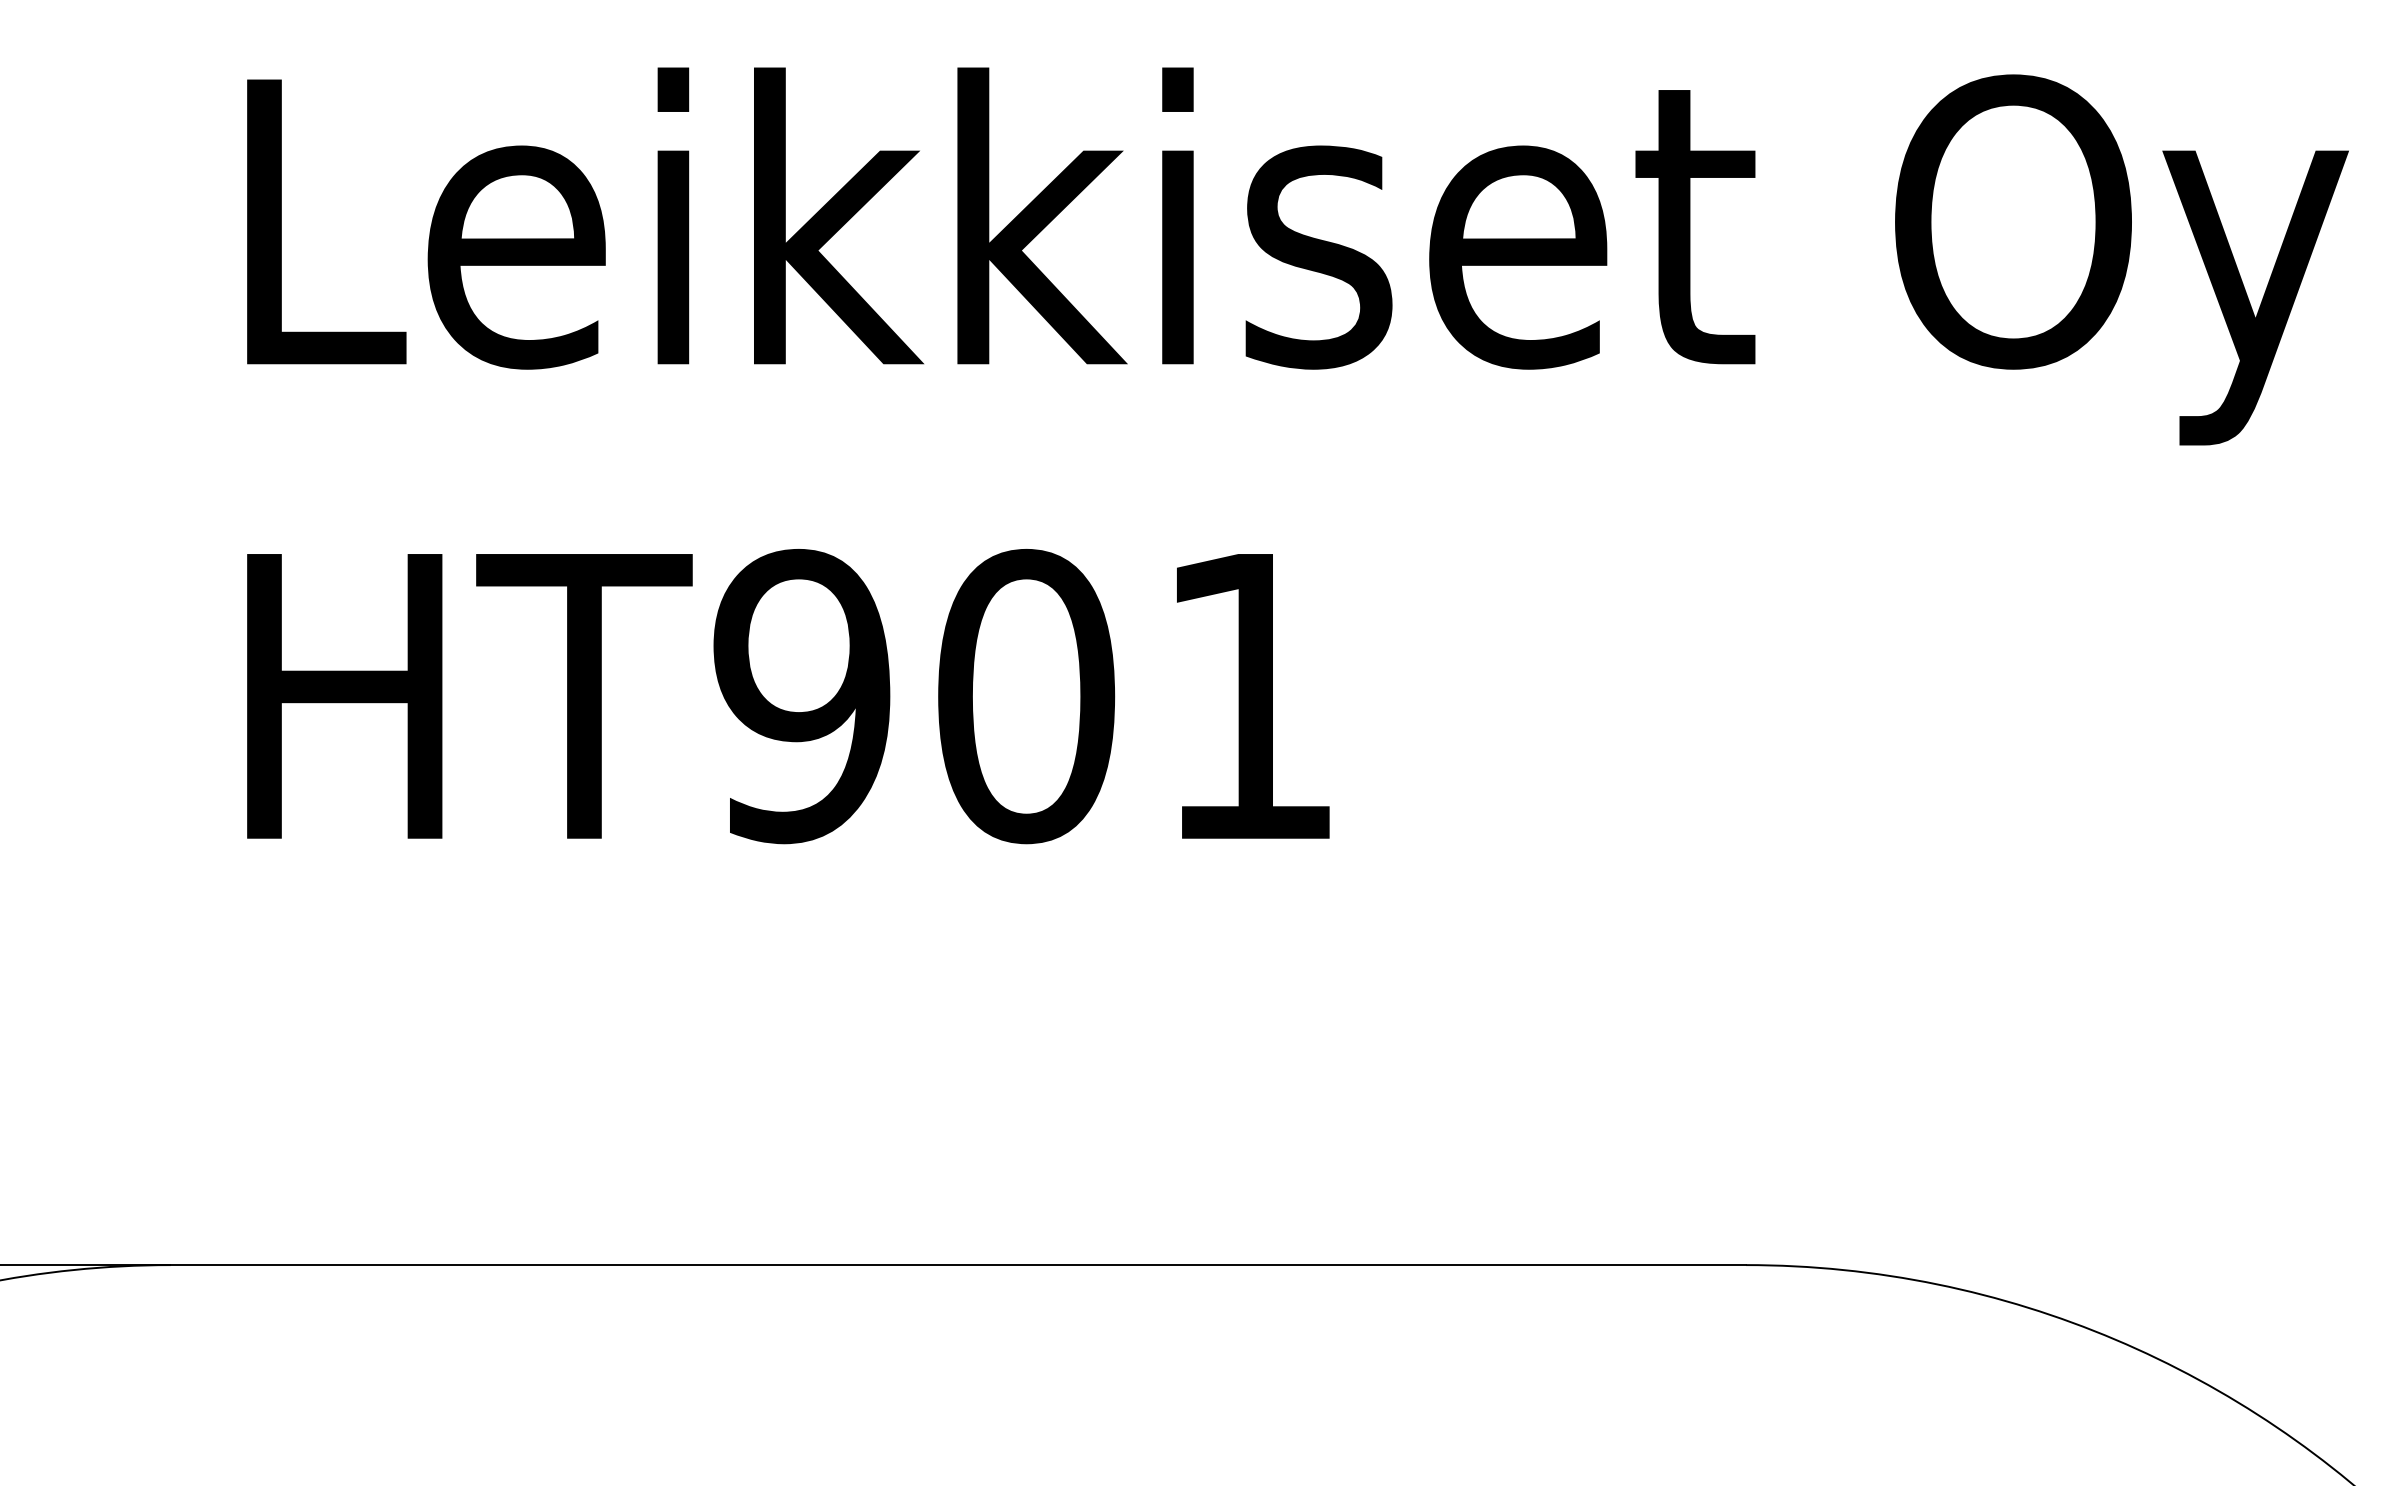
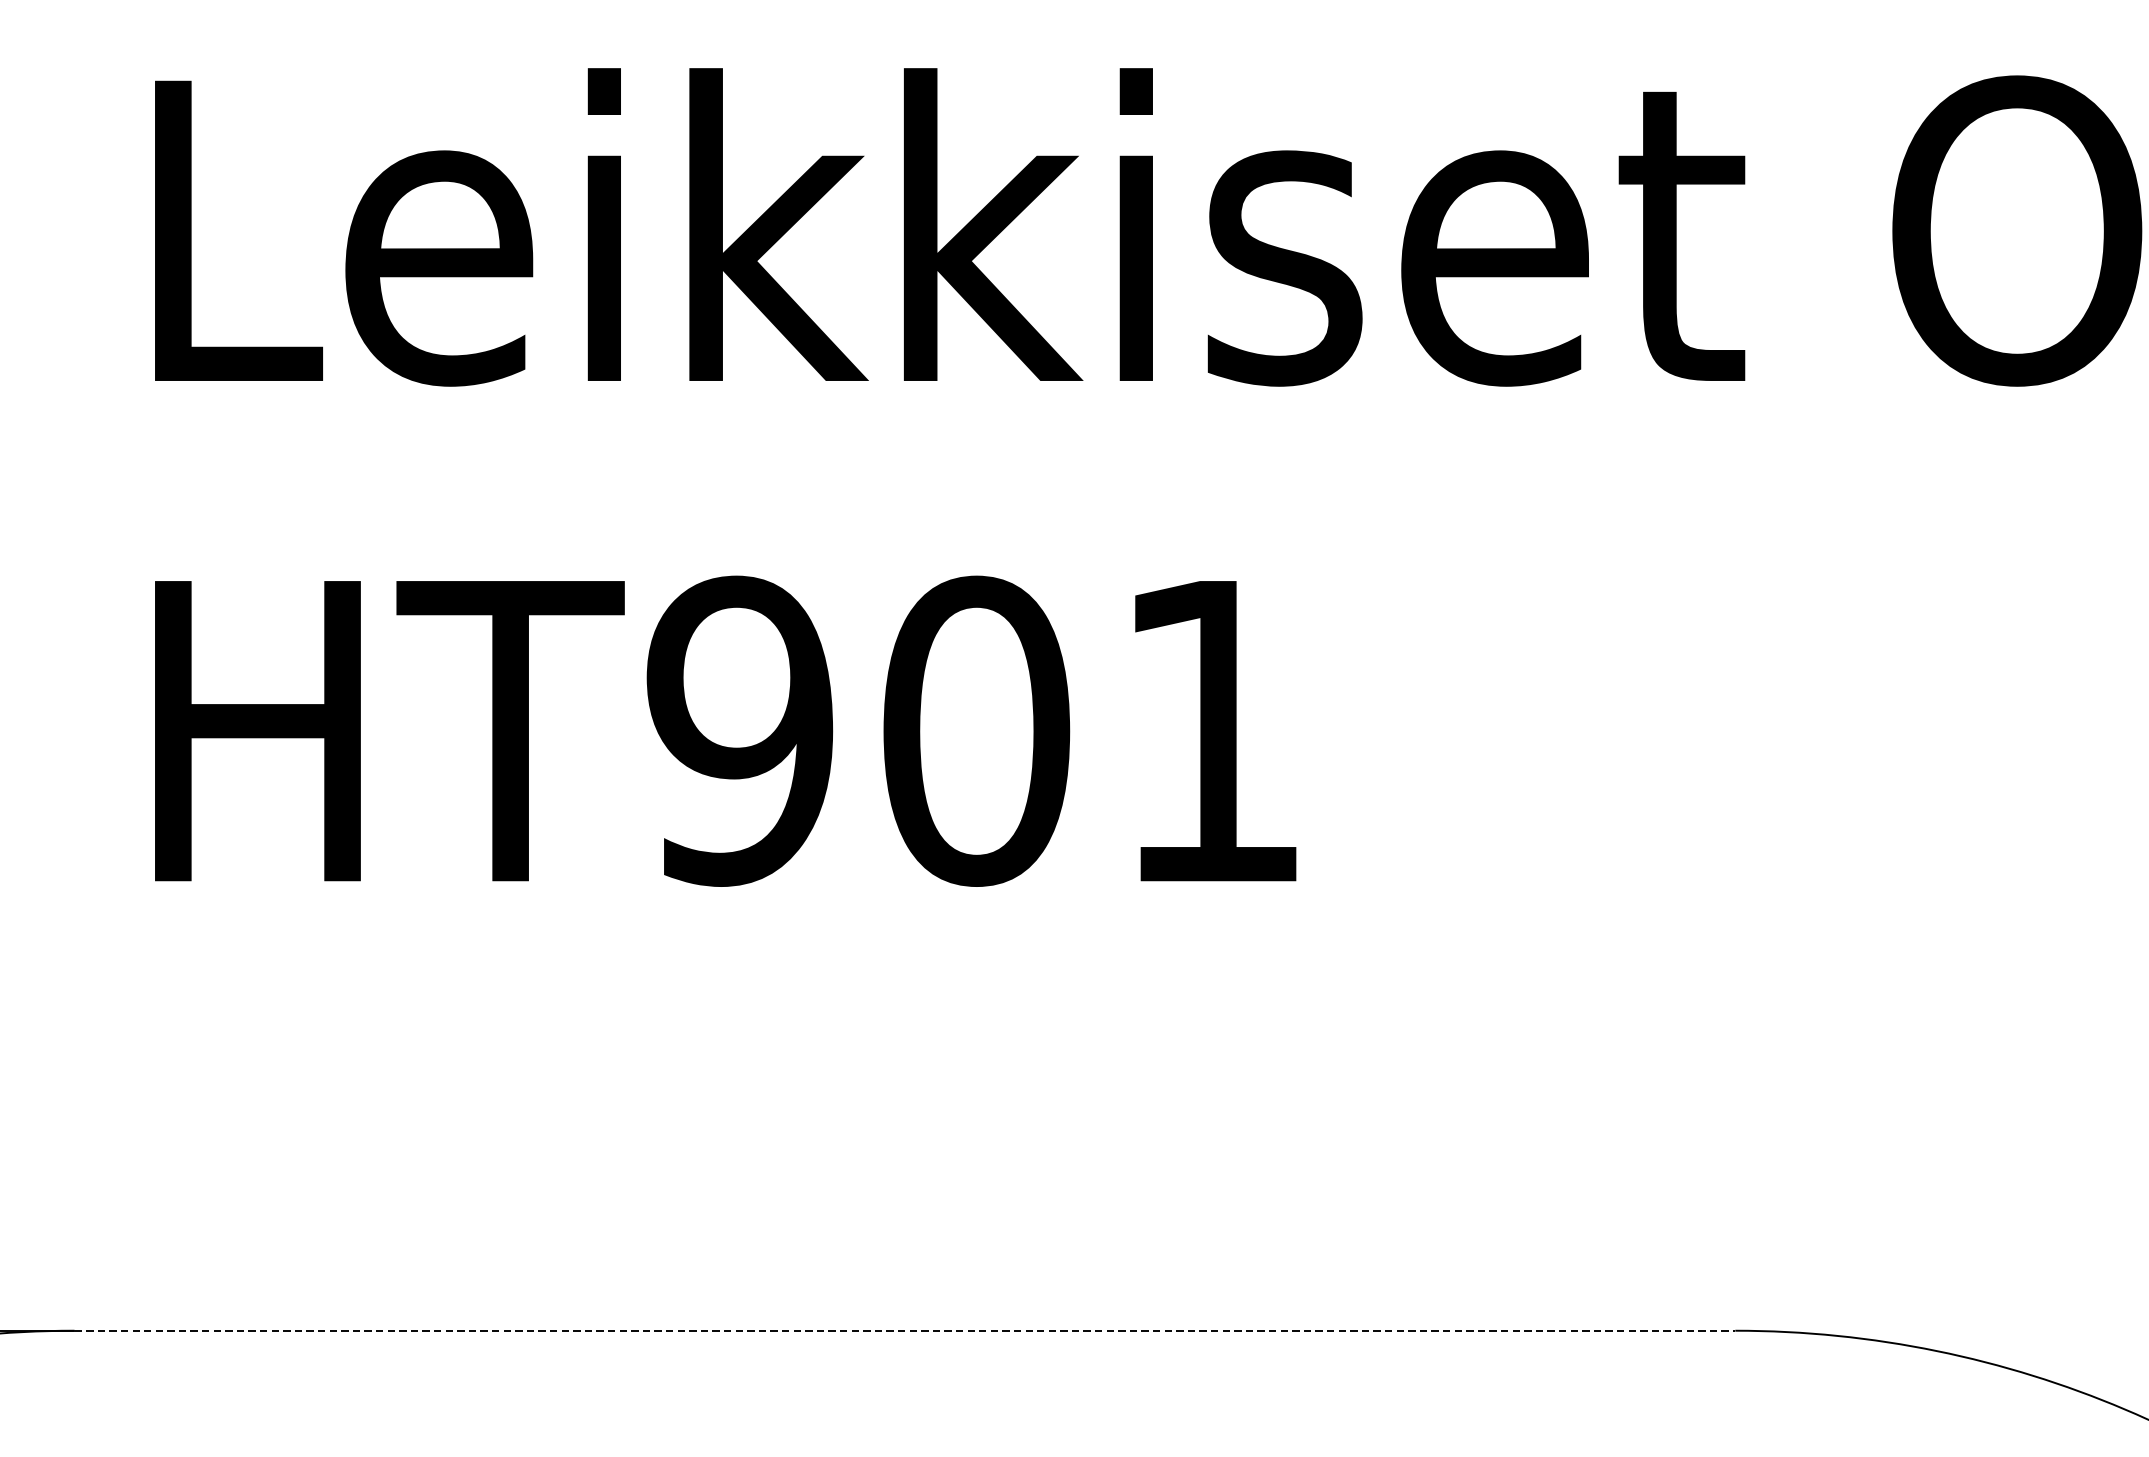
line: (958, 1265) -> (905, 1331), solid -> dashed

